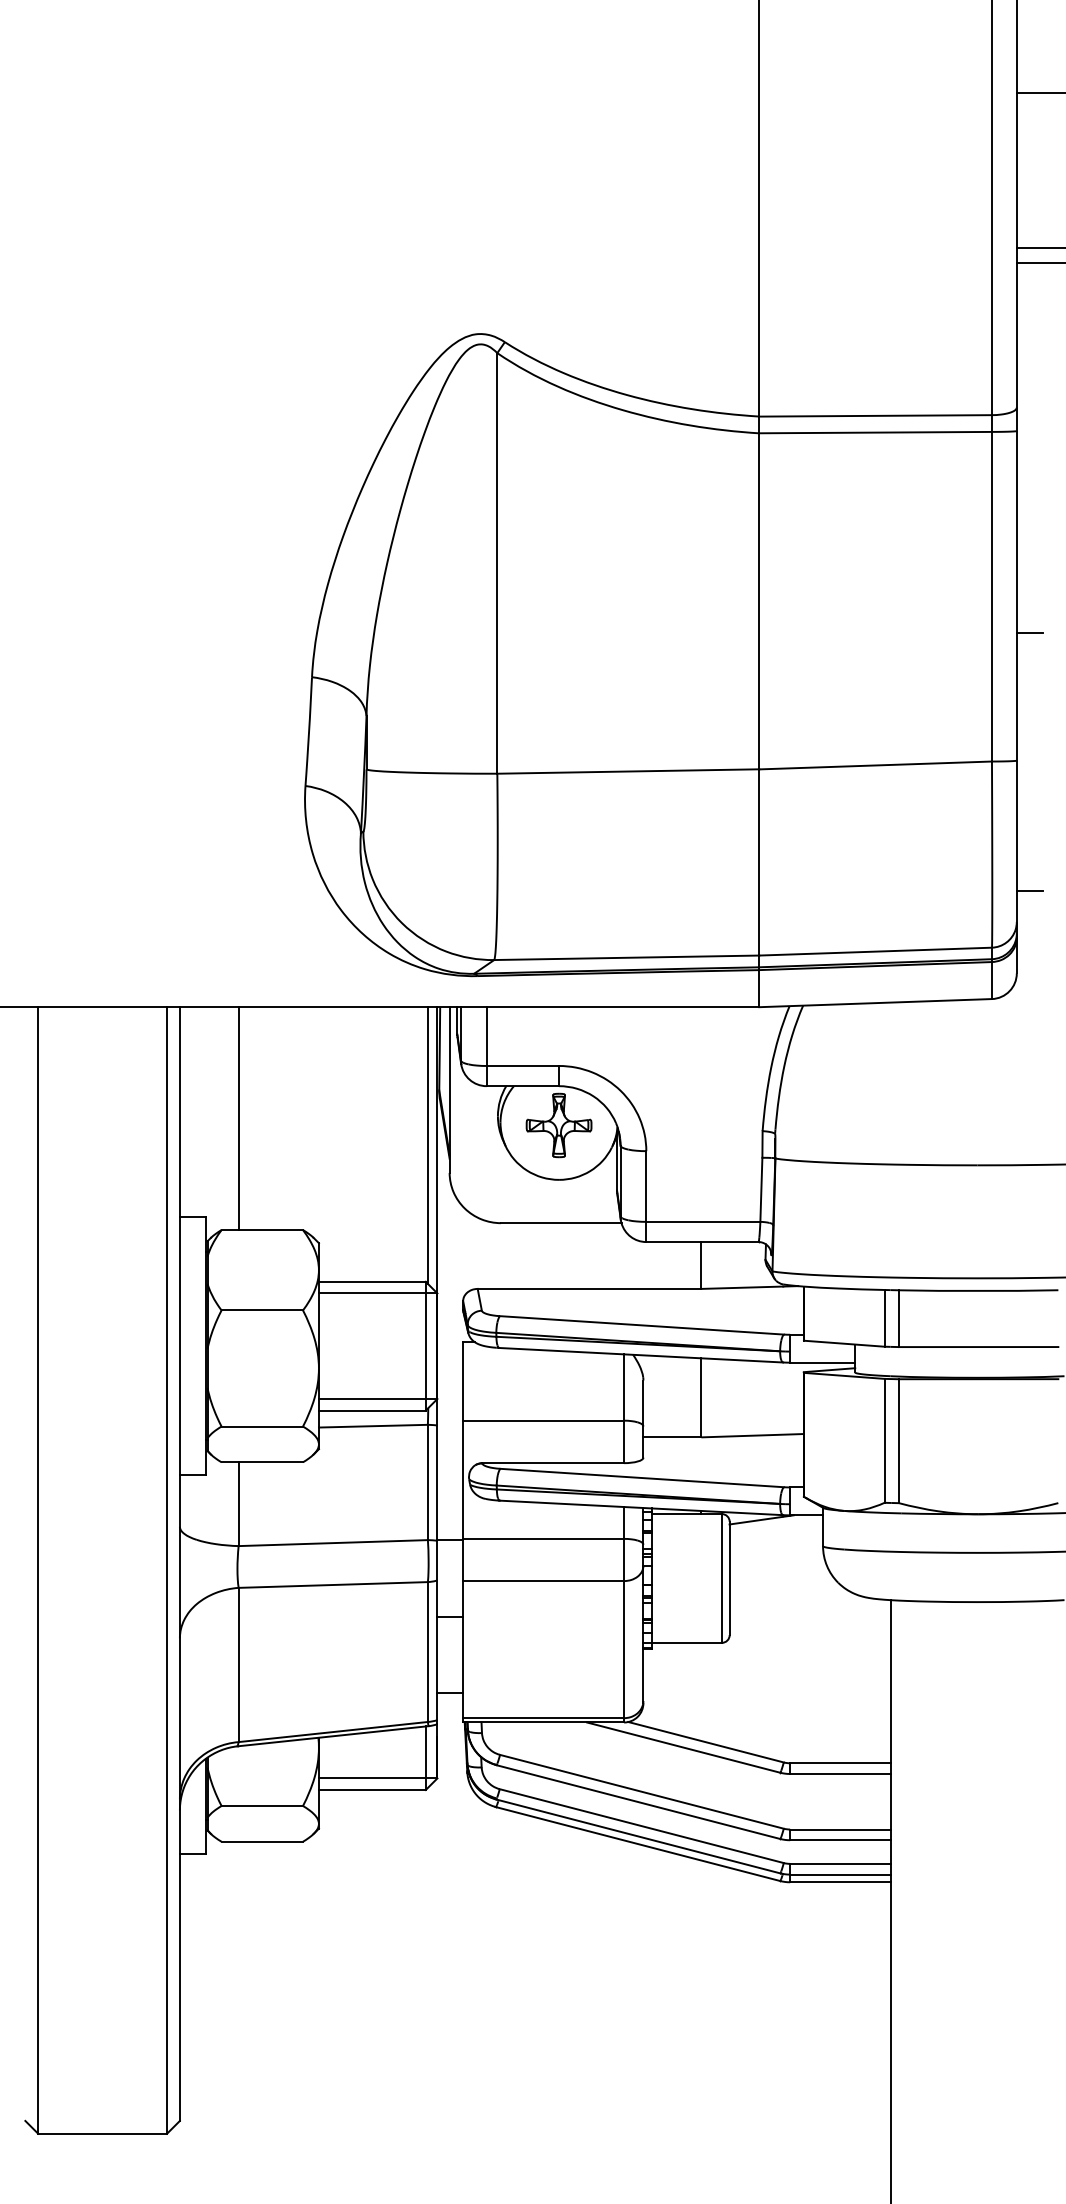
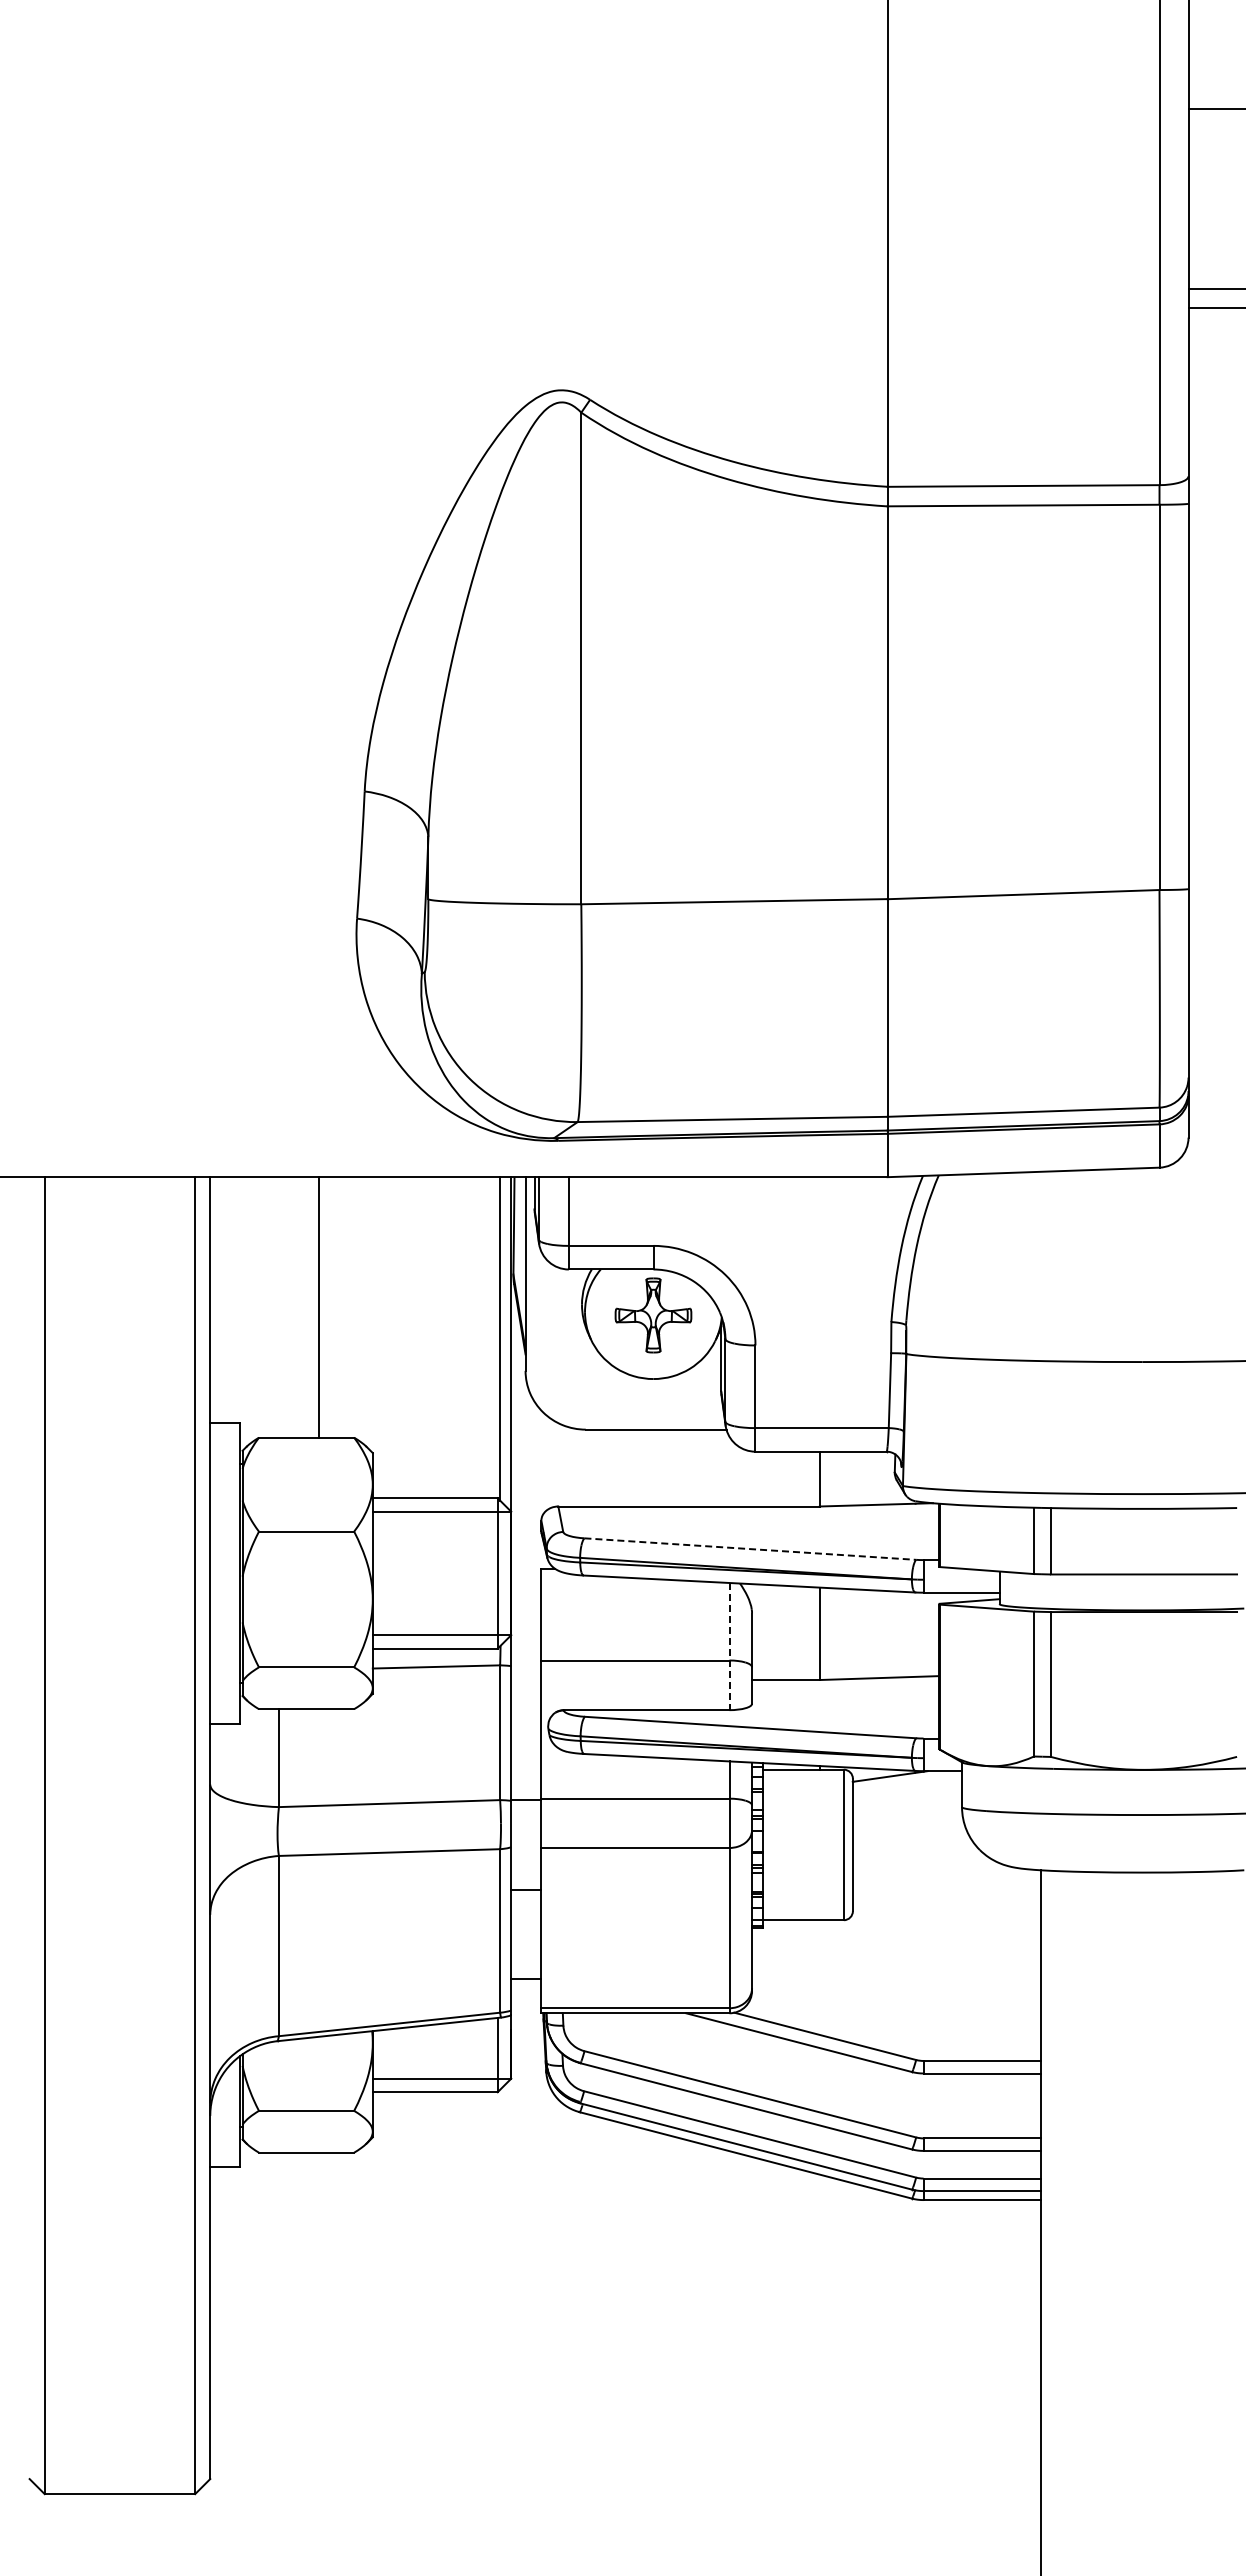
line: (1029, 633) -> (1203, 740), removed
line: (1029, 891) -> (1203, 1041), removed
line: (238, 1118) -> (318, 1307), moved
line: (642, 1325) -> (750, 1549), solid -> dashed
line: (624, 1408) -> (729, 1646), solid -> dashed

